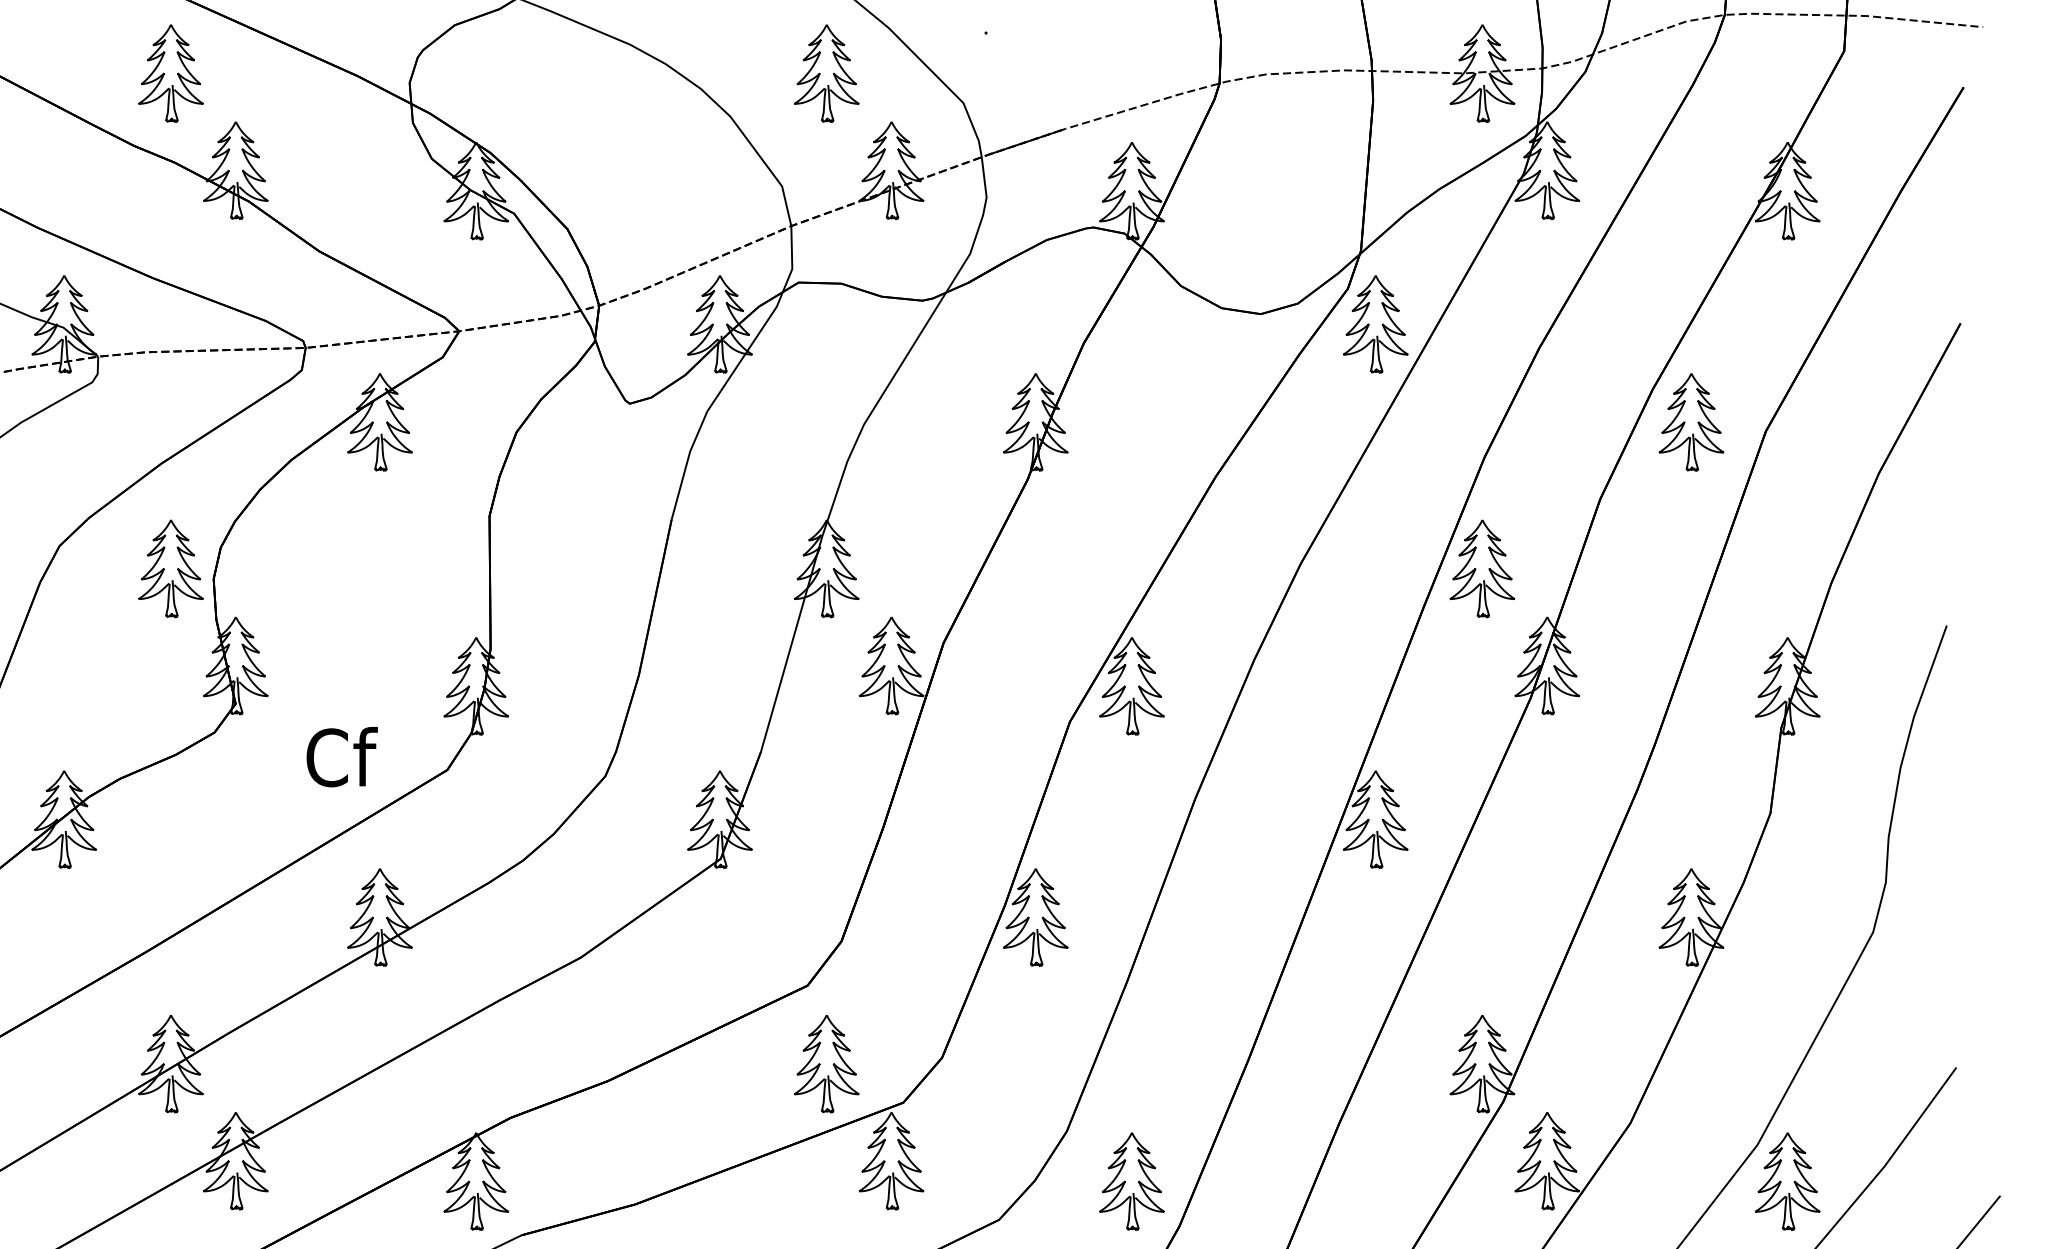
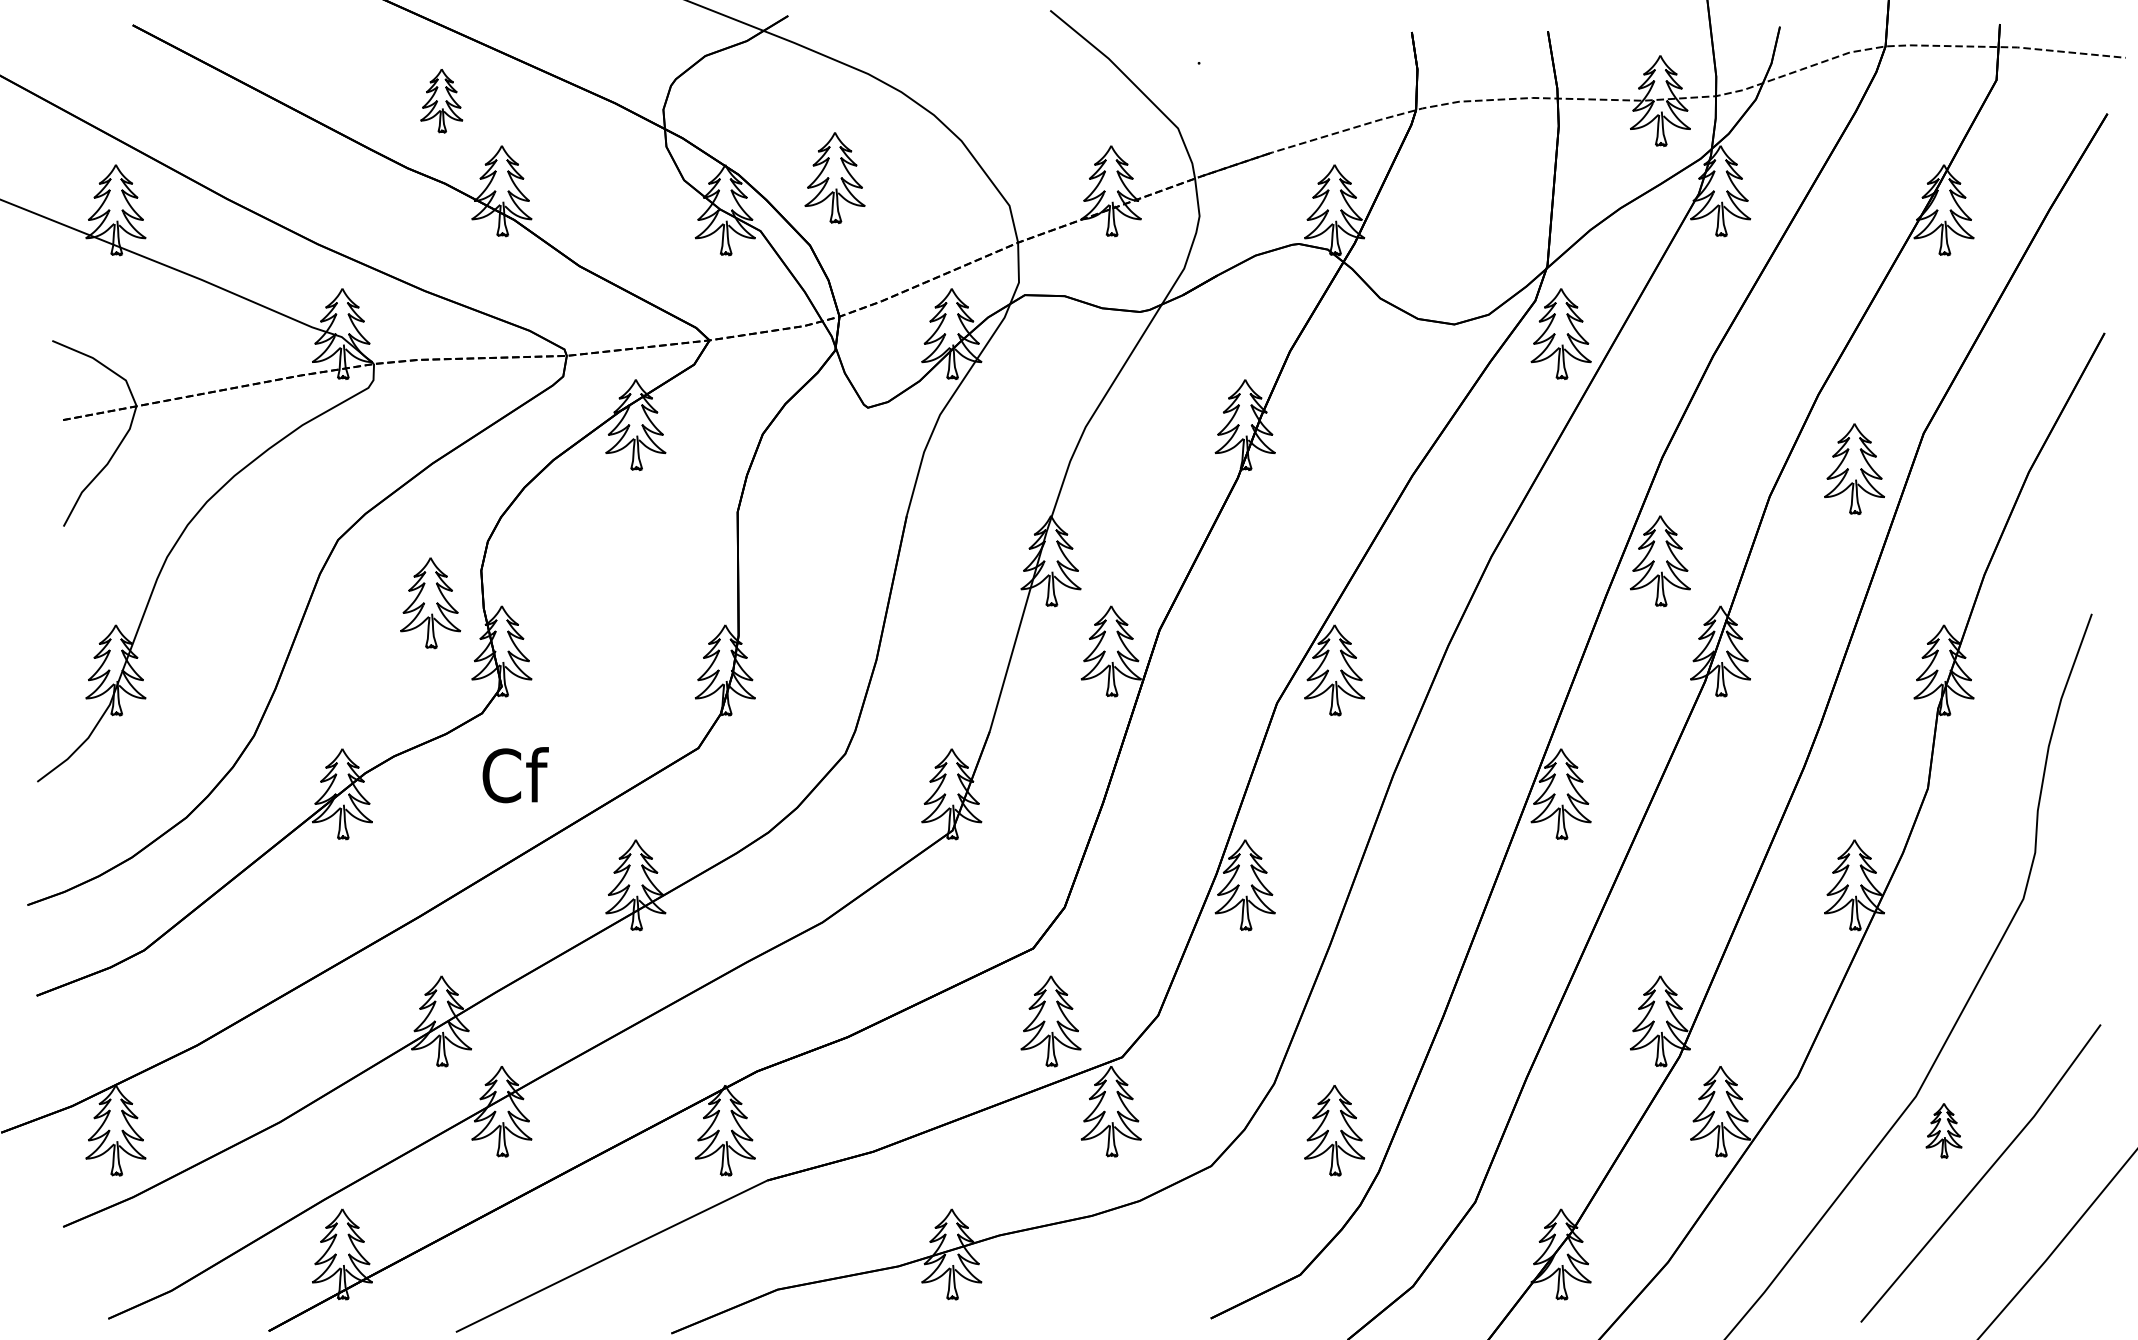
part: (170, 73) -> (441, 100), size x0.7
part: (826, 73) -> (834, 177), moved
part: (1691, 421) -> (1854, 468), moved
part: (170, 569) -> (430, 603), moved
text: (341, 757) -> (515, 775), moved
part: (1787, 1181) -> (1943, 1130), size x0.6

